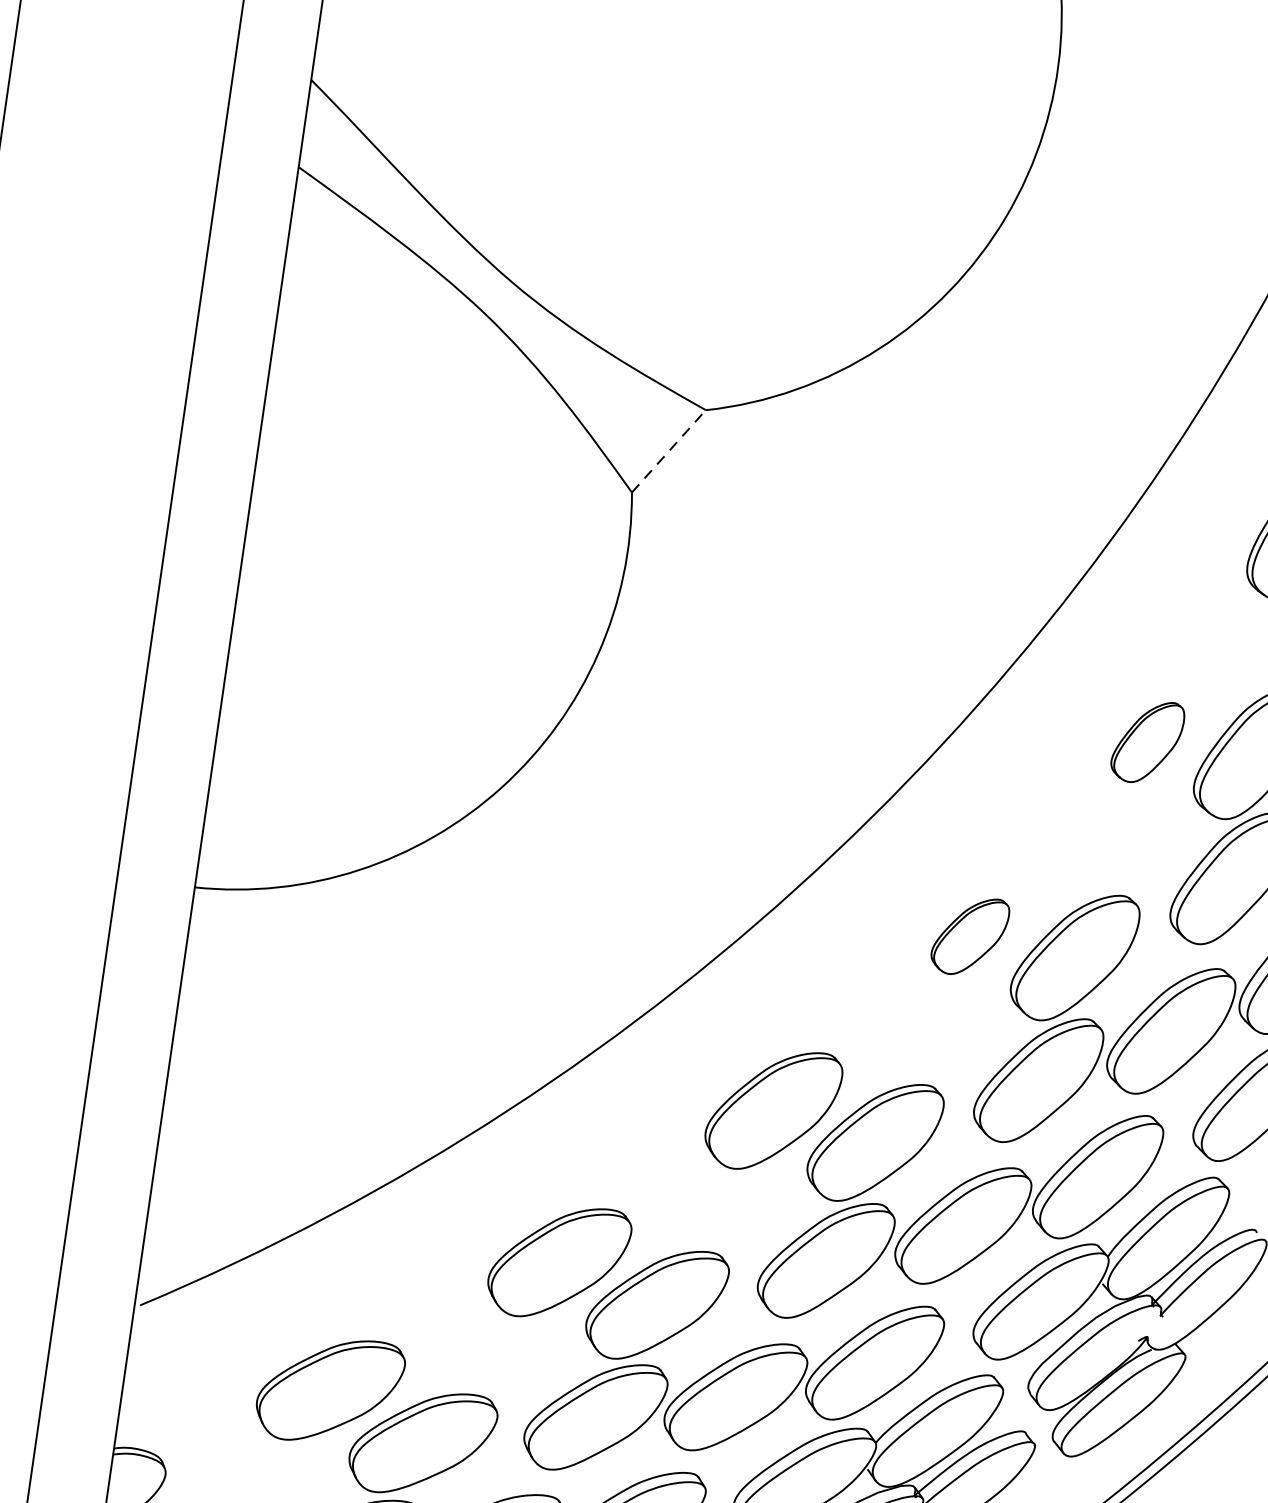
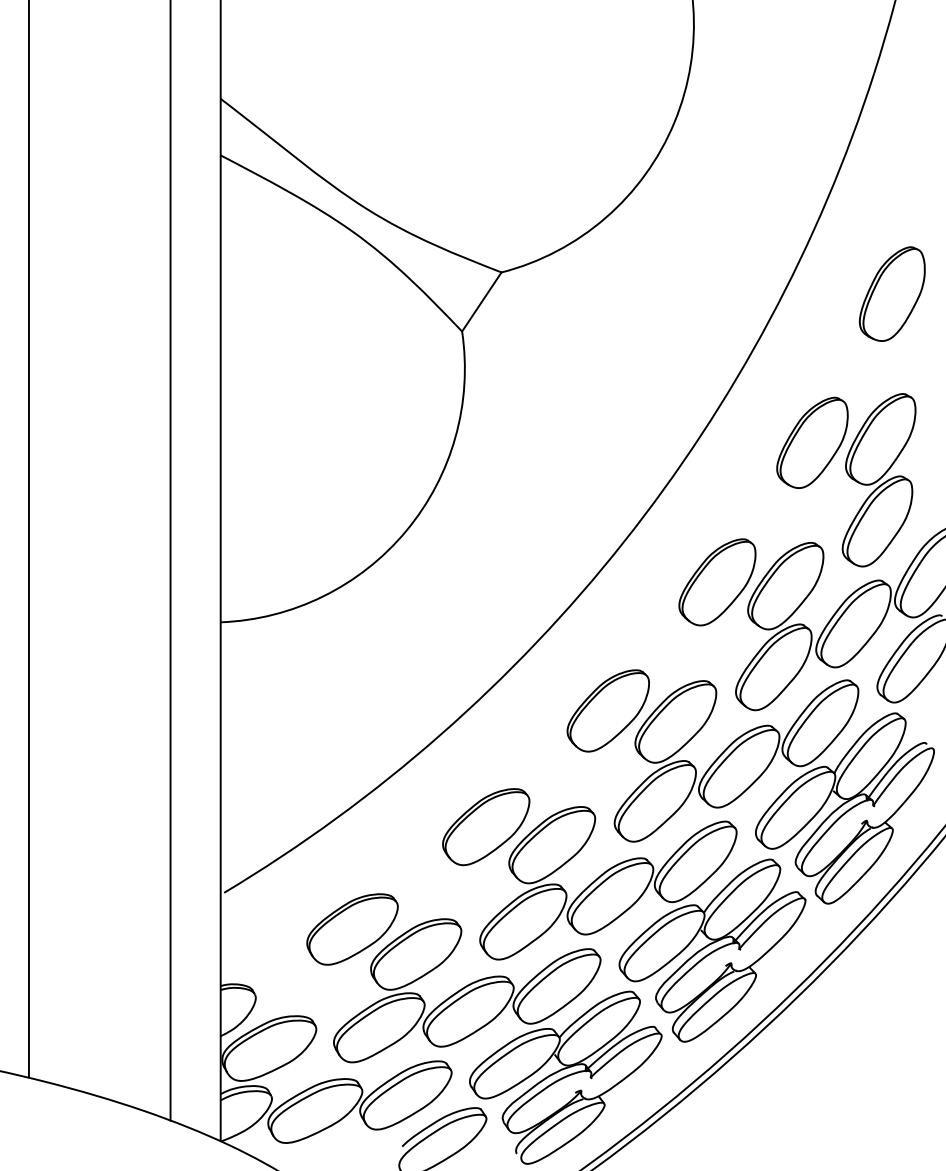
line: (668, 450) -> (481, 301), dashed -> solid
part: (1147, 741) -> (812, 442), size x1.67
part: (970, 936) -> (717, 582), size x1.67

